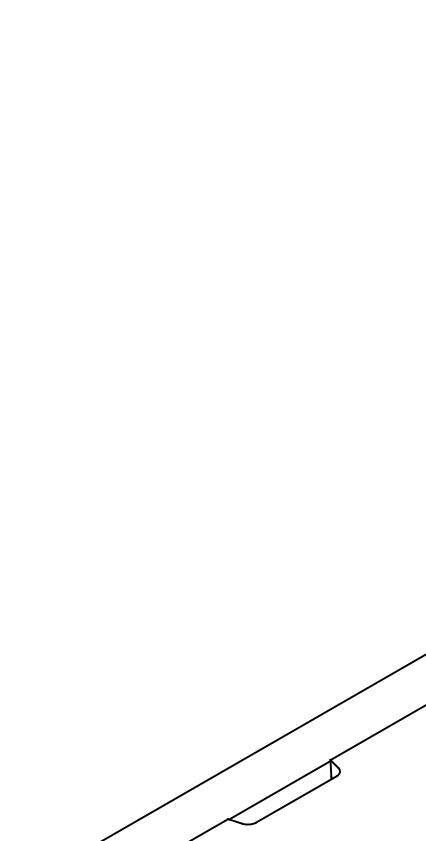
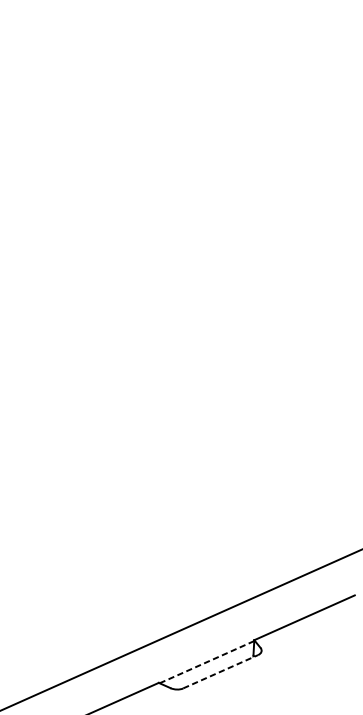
line: (279, 790) -> (206, 662), solid -> dashed
line: (296, 799) -> (220, 671), solid -> dashed

